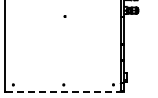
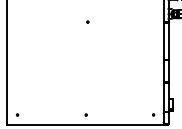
line: (65, 91) -> (88, 123), dashed -> solid

